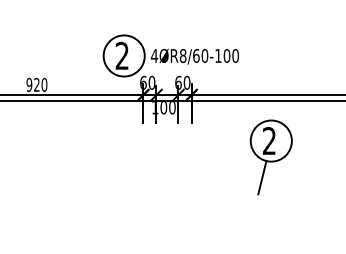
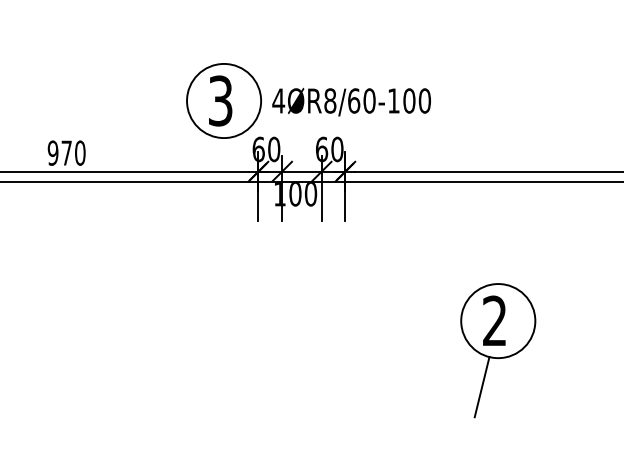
text: (121, 56) -> (219, 101), 2 -> 3
text: (36, 84) -> (65, 152), 920 -> 970
part: (270, 157) -> (496, 350), moved

